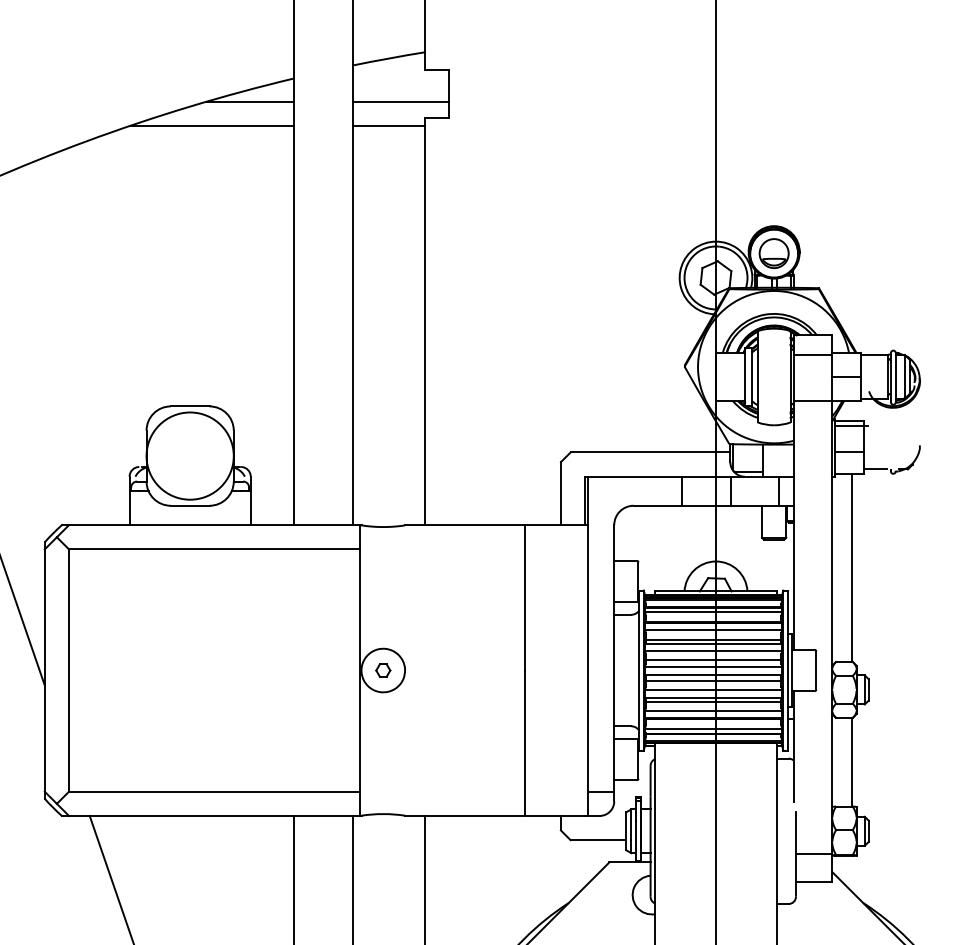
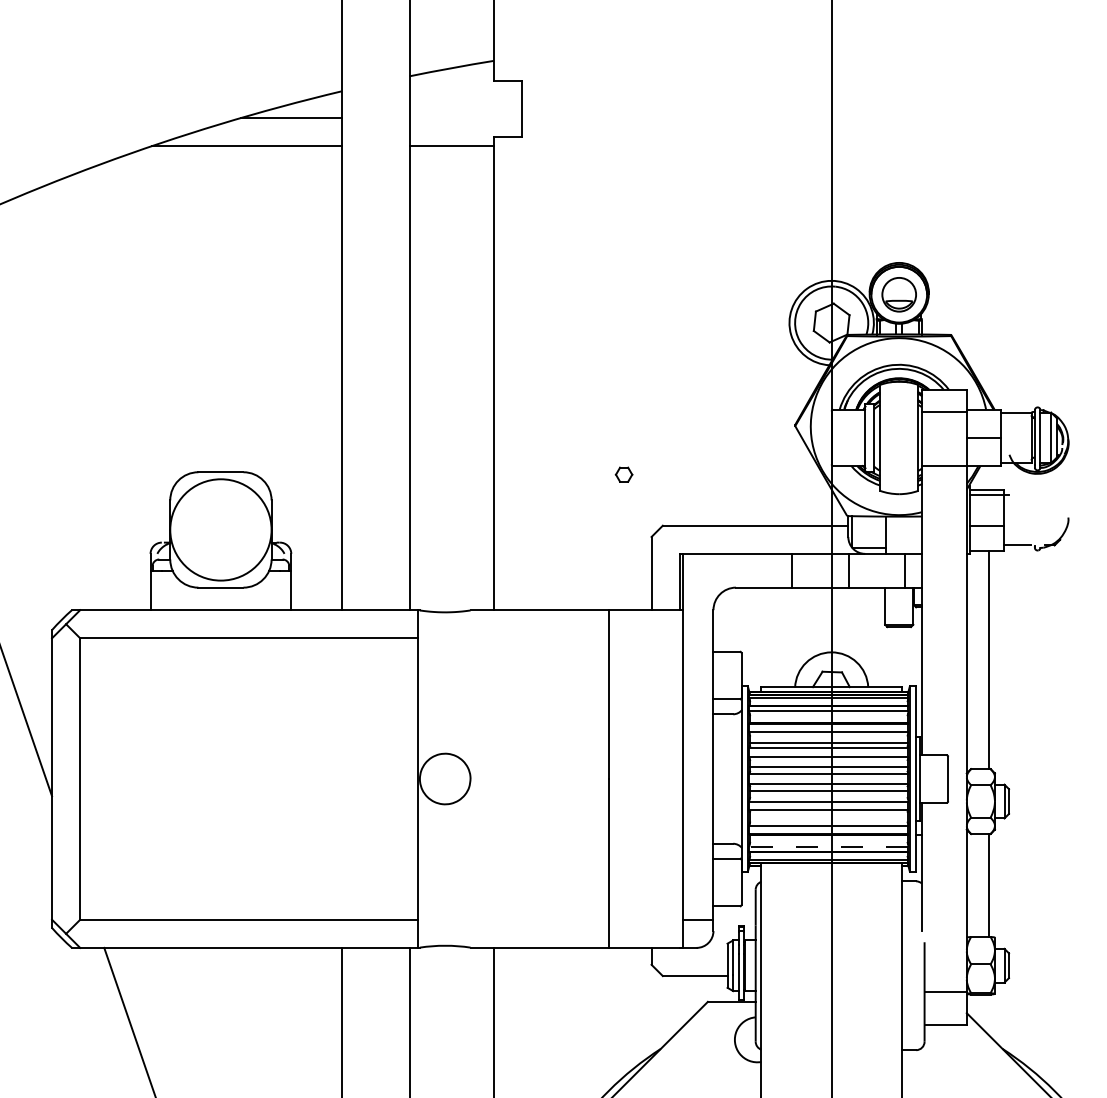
line: (400, 101) -> (465, 118), removed
part: (383, 670) -> (624, 474), moved
line: (713, 701) -> (828, 814), removed
line: (713, 728) -> (828, 846), solid -> dashed

